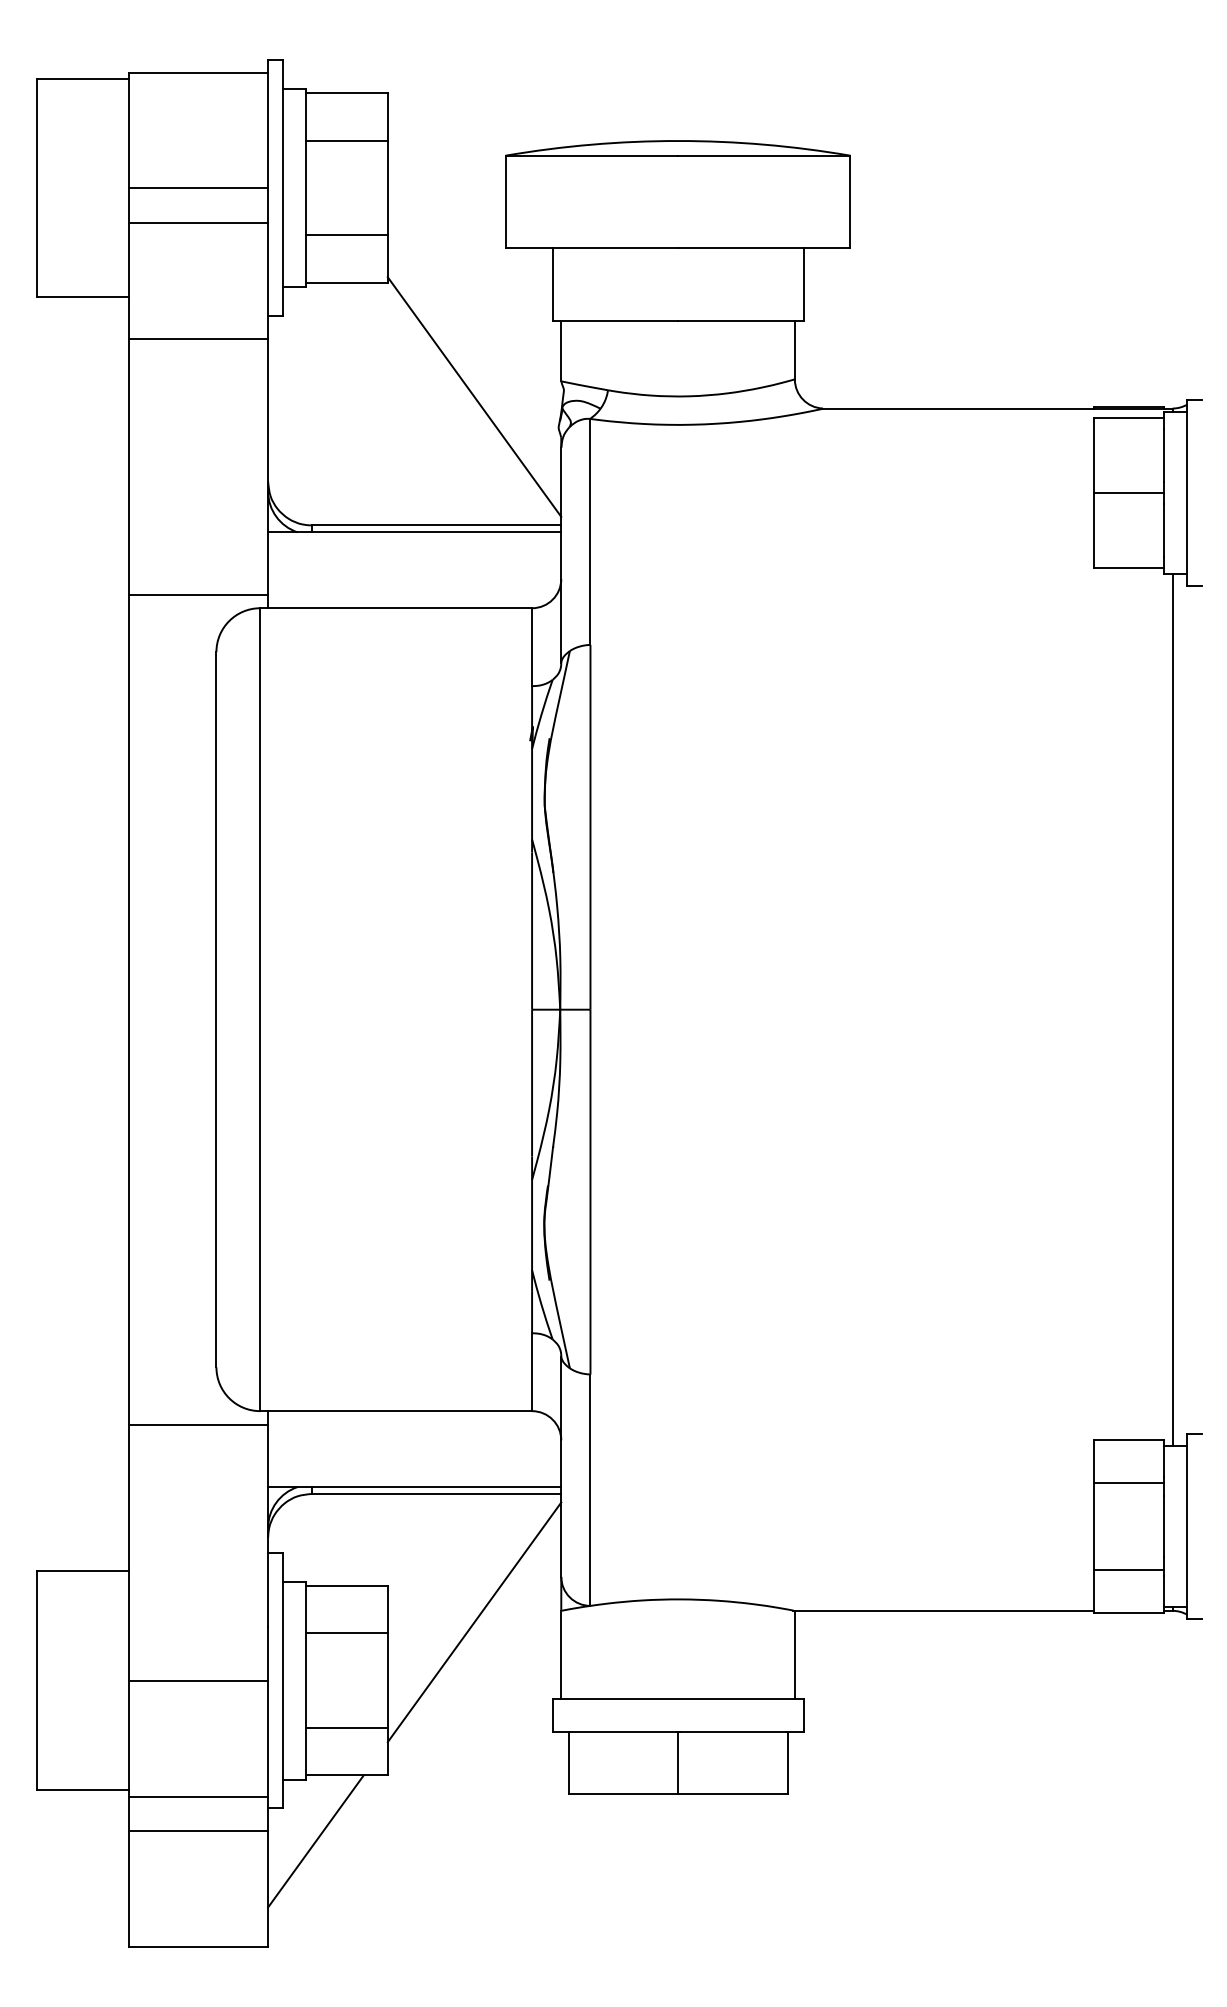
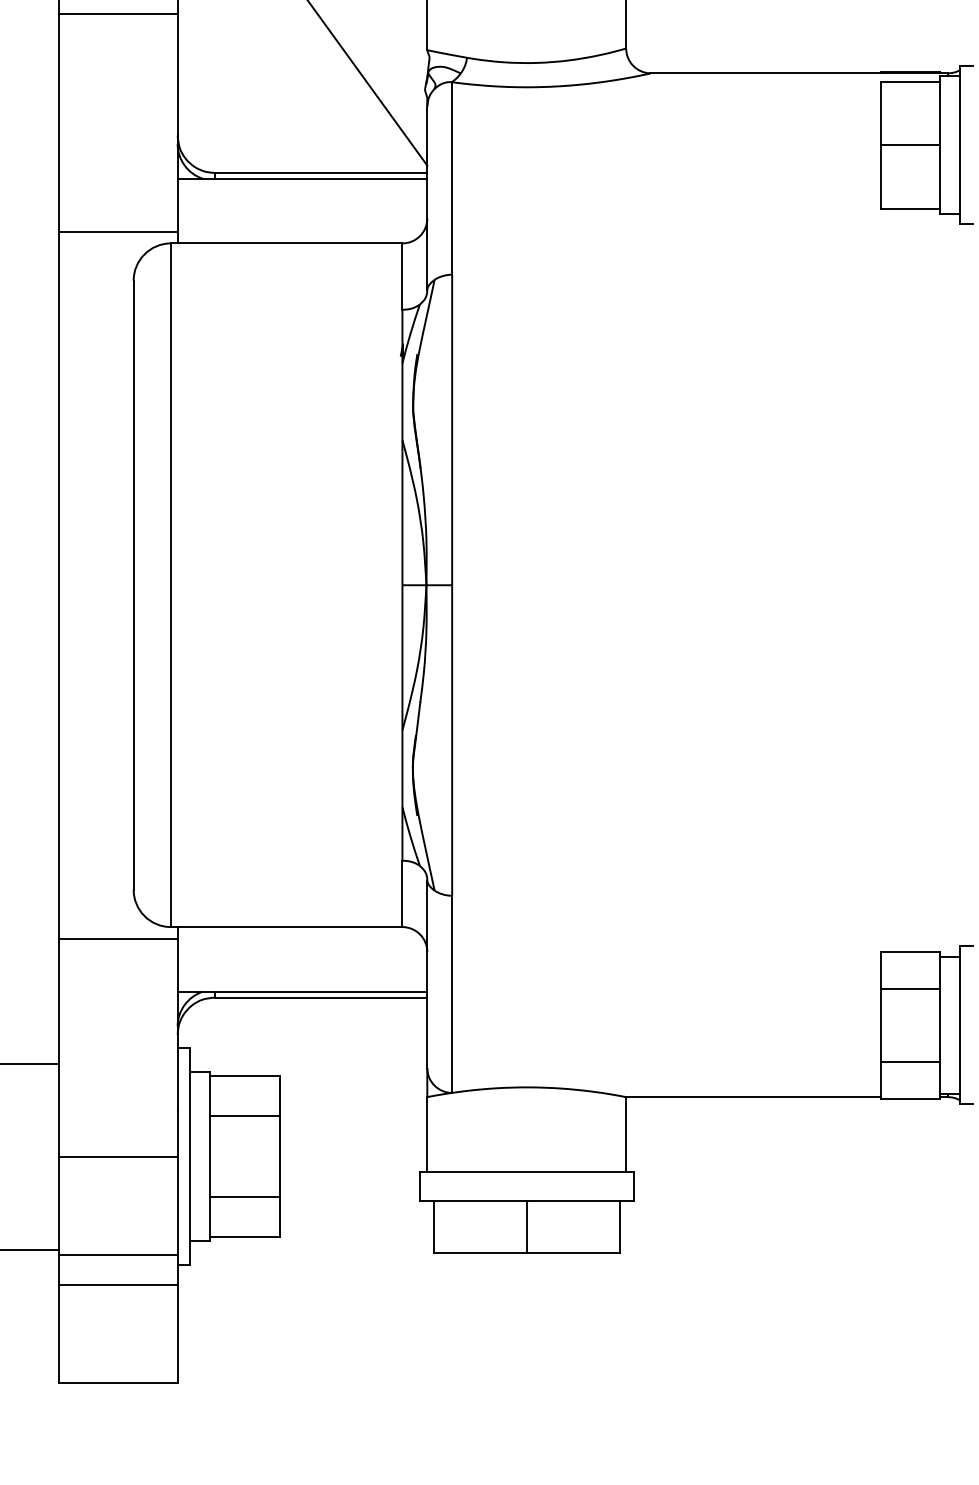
line: (1172, 1009) -> (947, 585), removed
line: (474, 1622) -> (353, 1107), removed
line: (315, 1841) -> (218, 1293), removed

